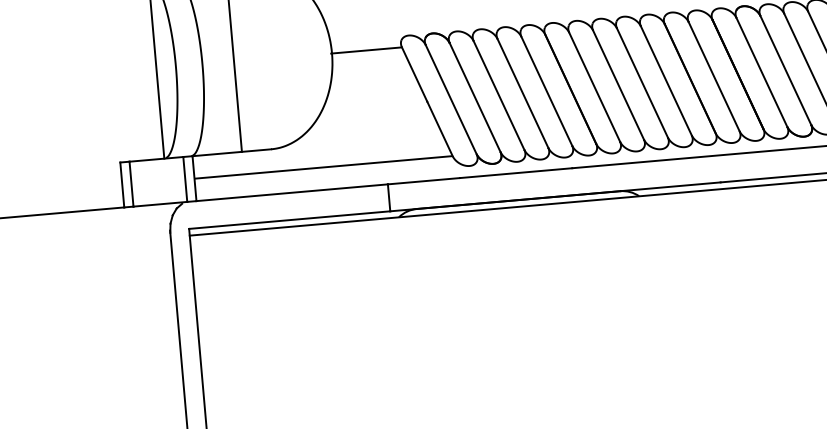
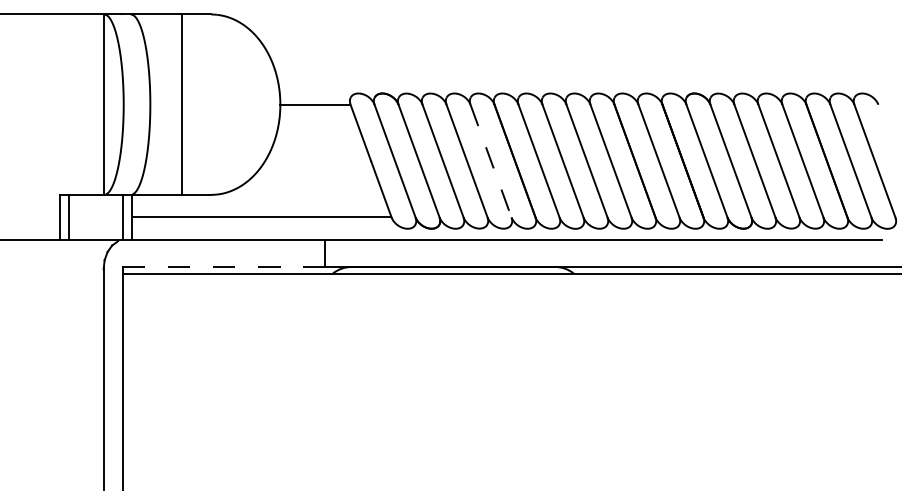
line: (547, 91) -> (491, 161), solid -> dashed
line: (289, 220) -> (223, 267), solid -> dashed

